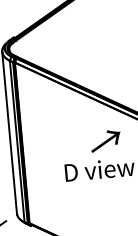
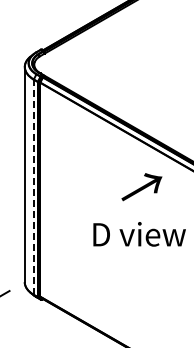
line: (17, 141) -> (33, 187), solid -> dashed
text: (105, 141) -> (141, 187), moved

